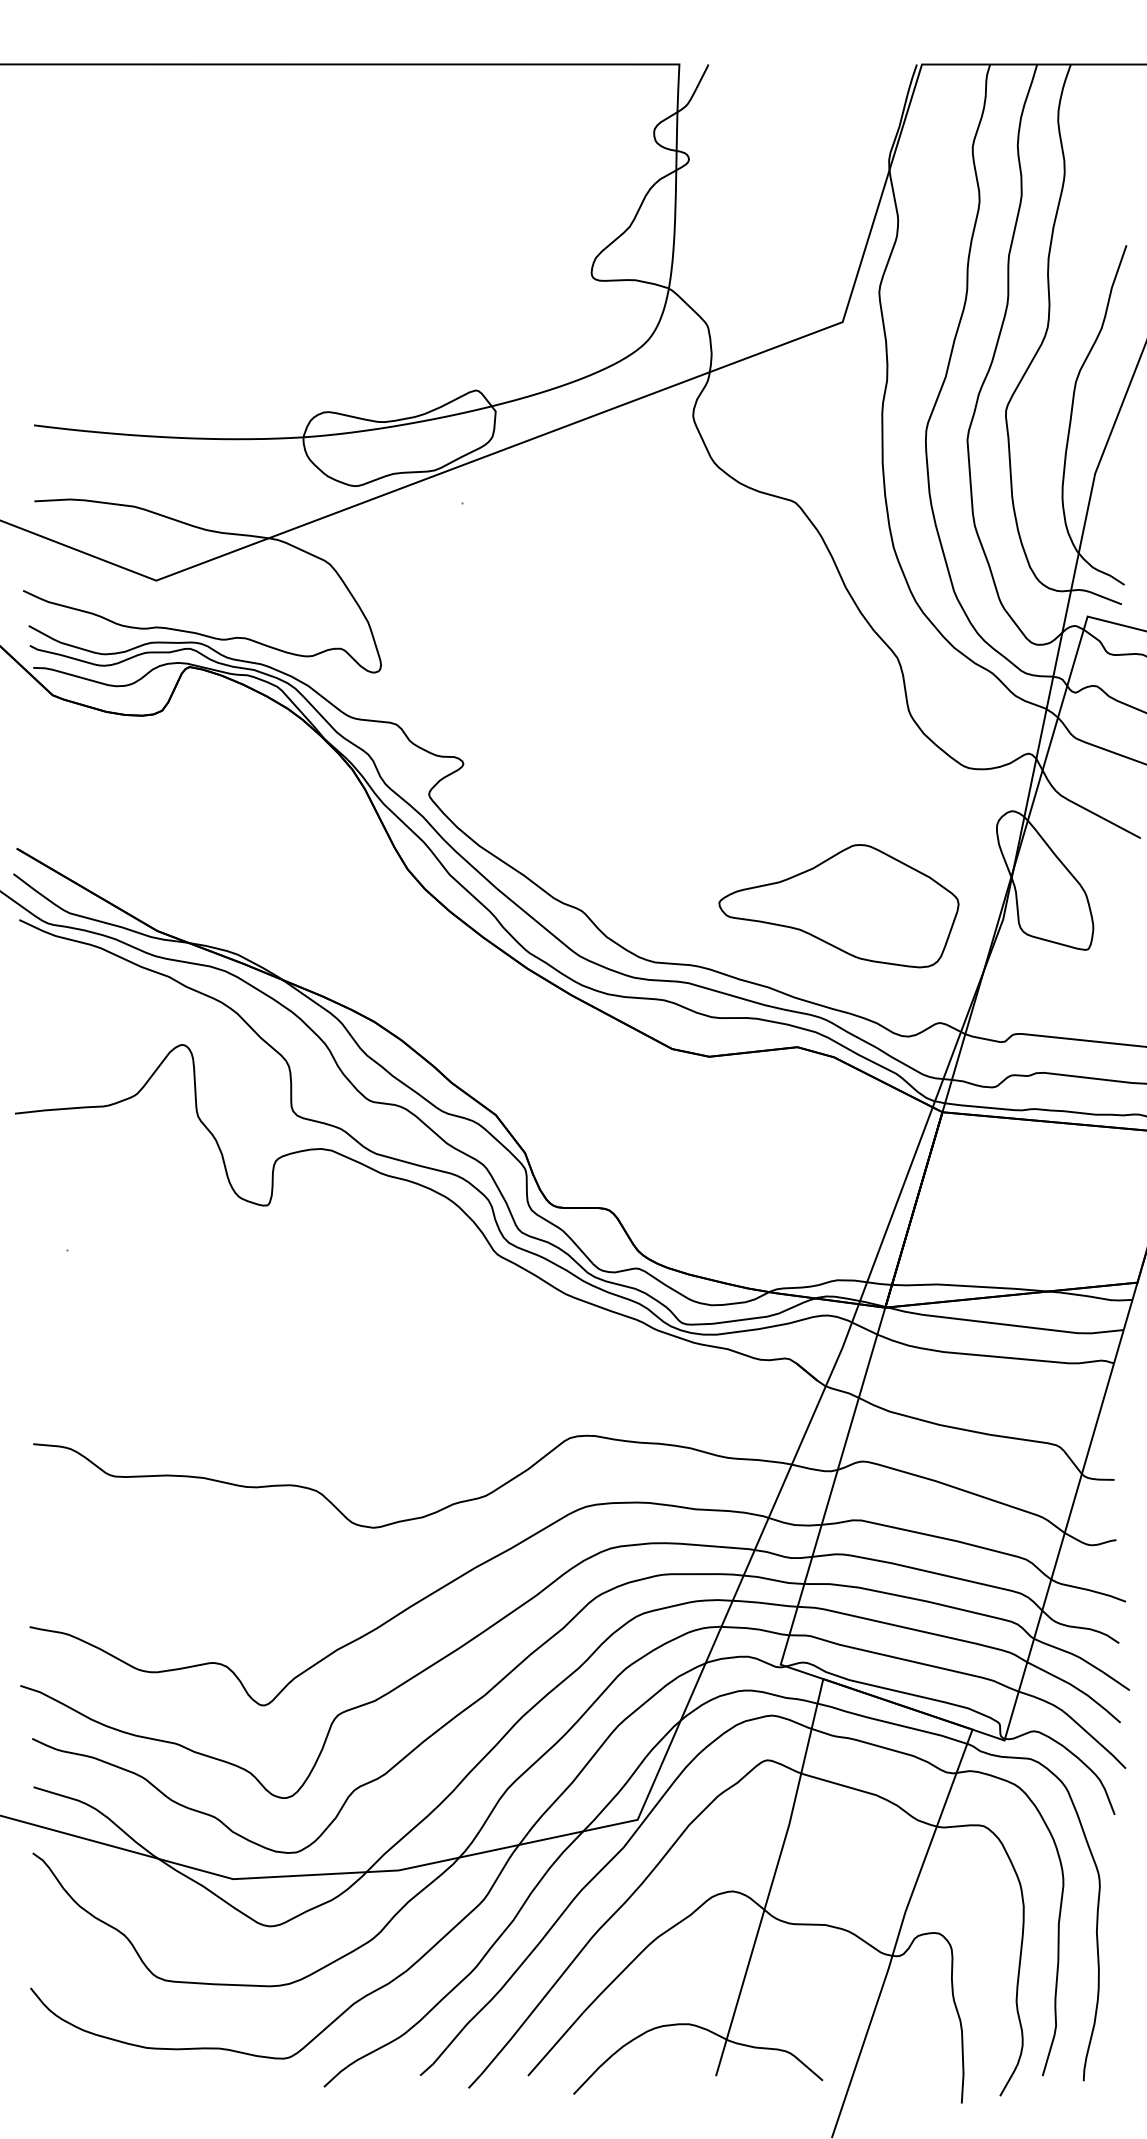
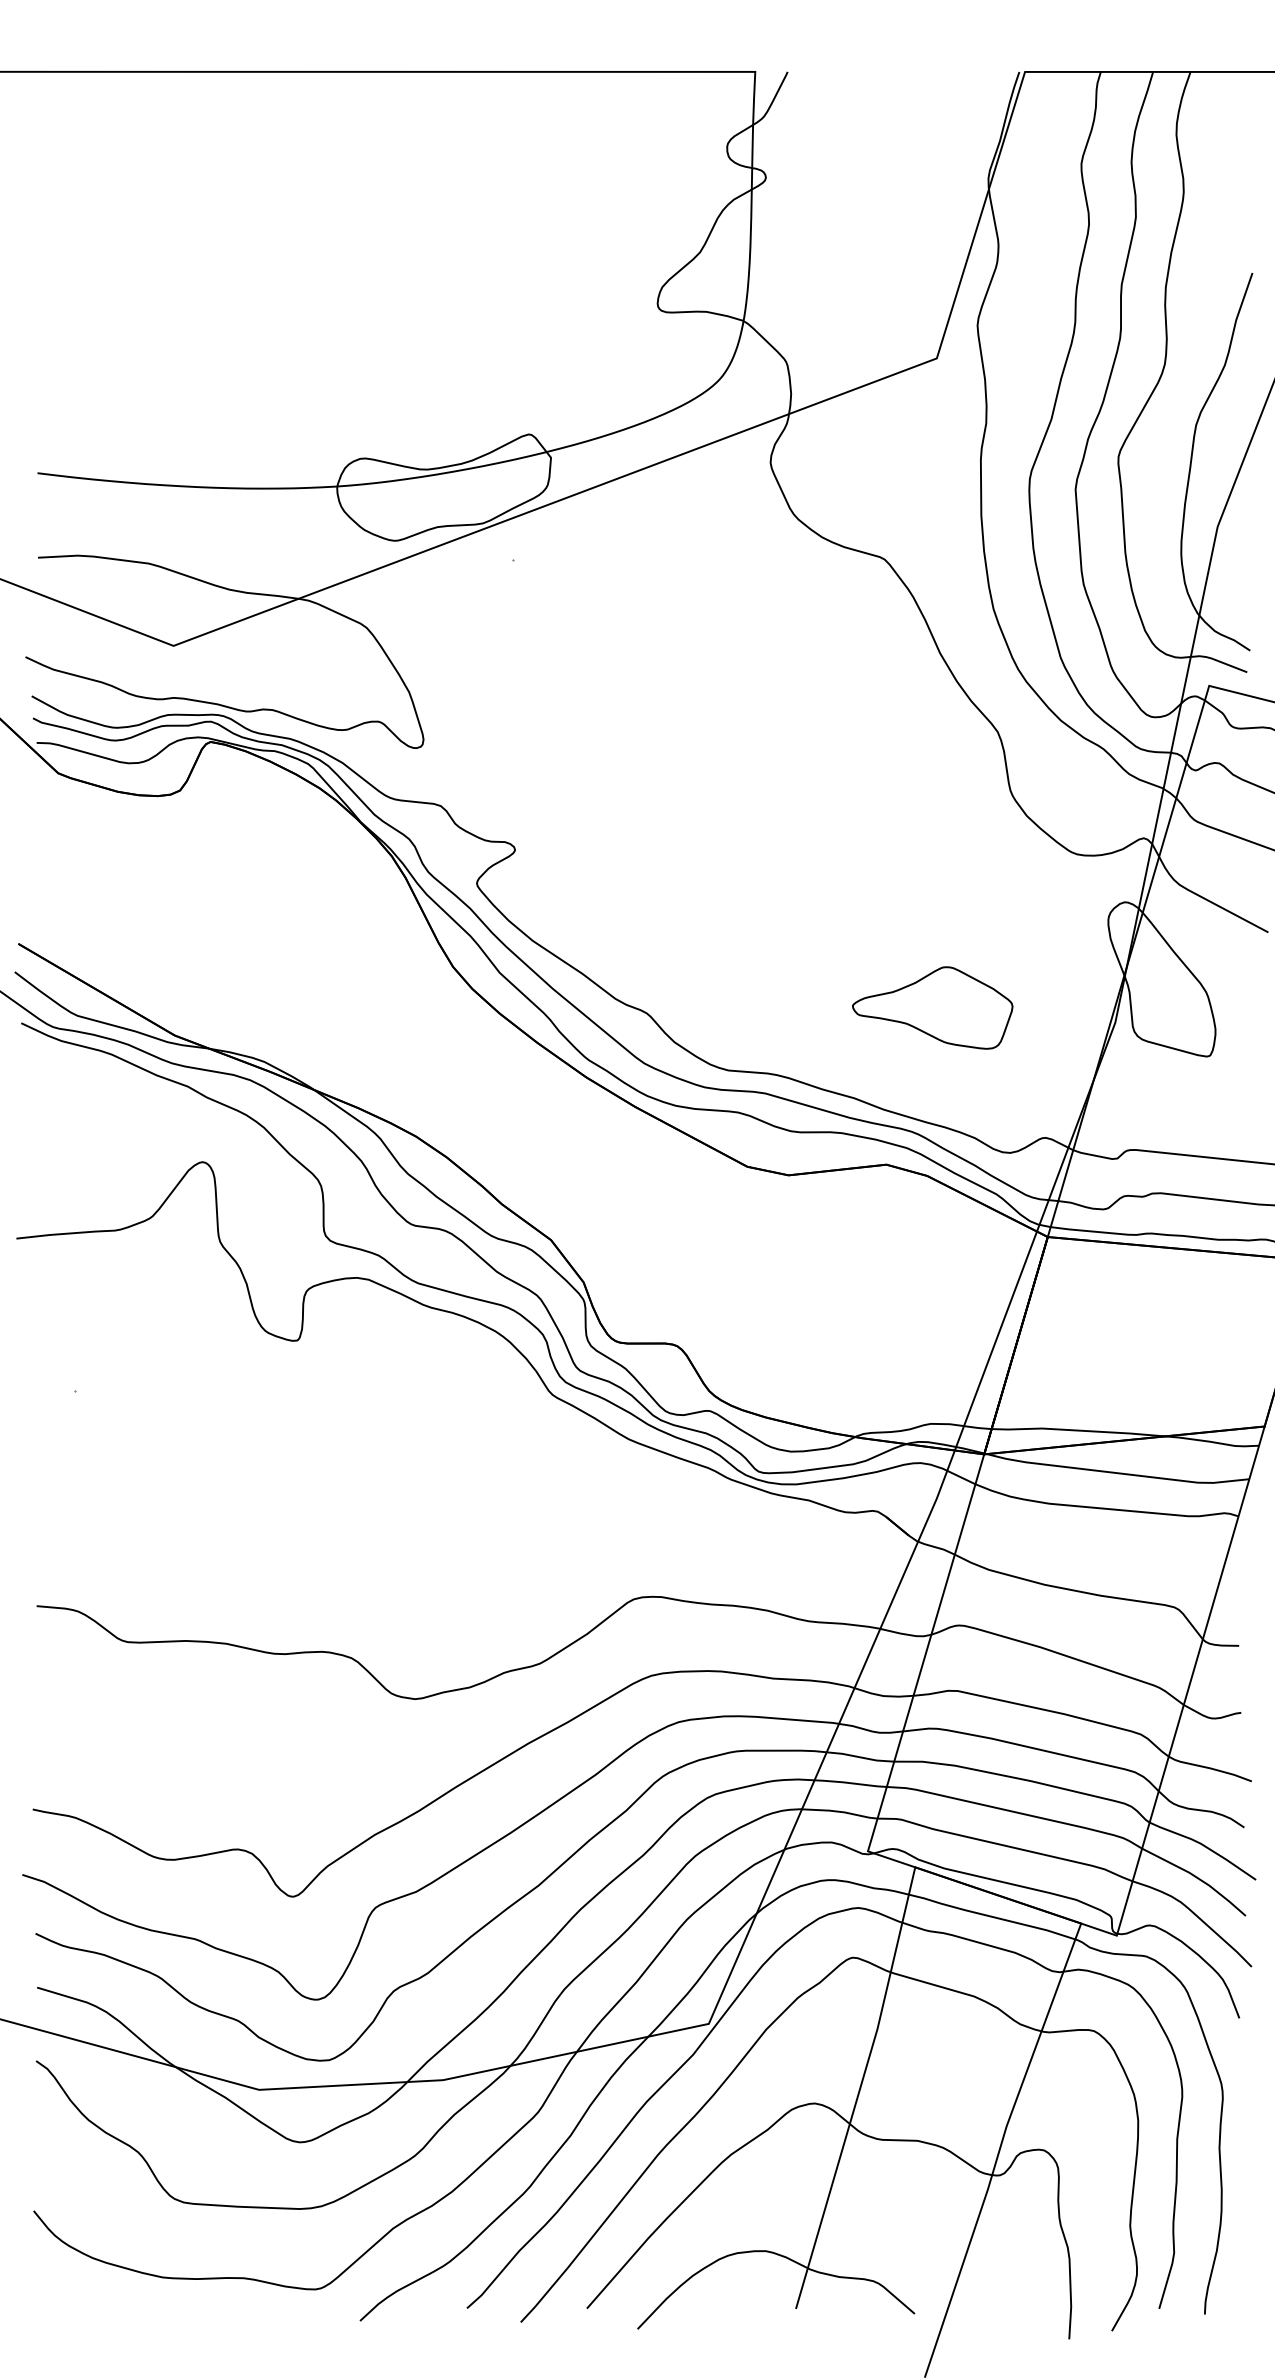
part: (838, 906) -> (932, 1008), size x0.6

